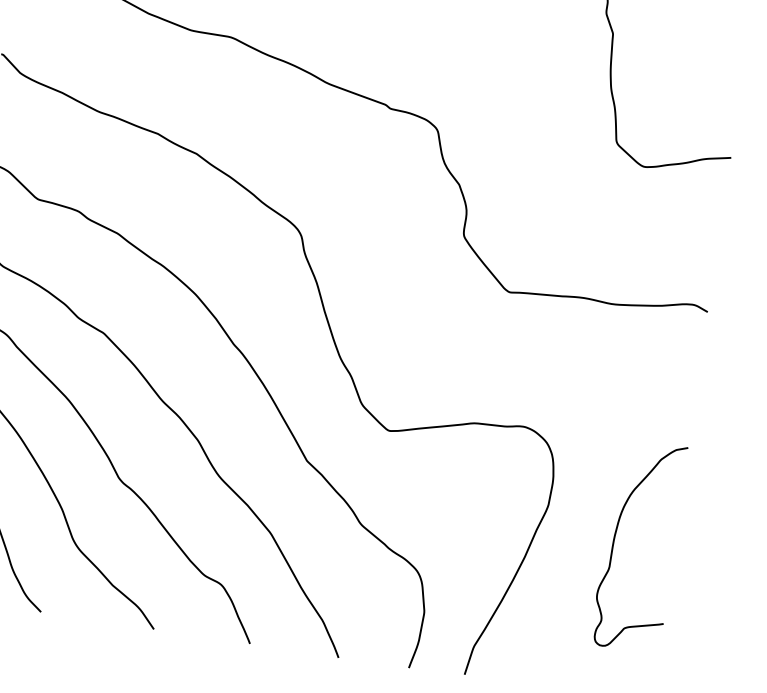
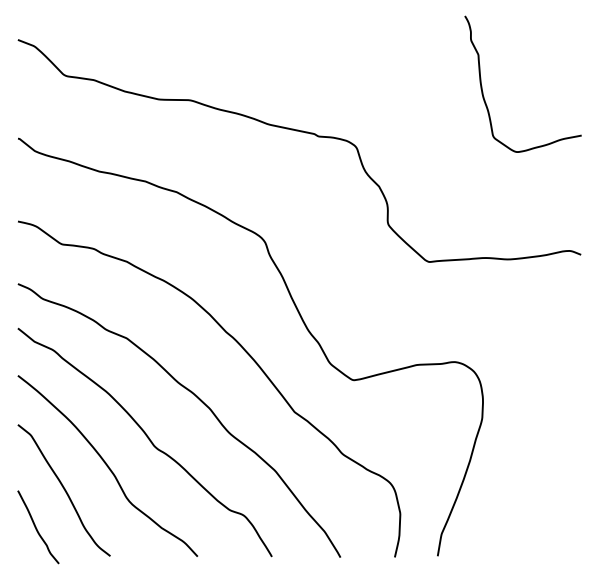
curve: (614, 542) -> (536, 439), removed

